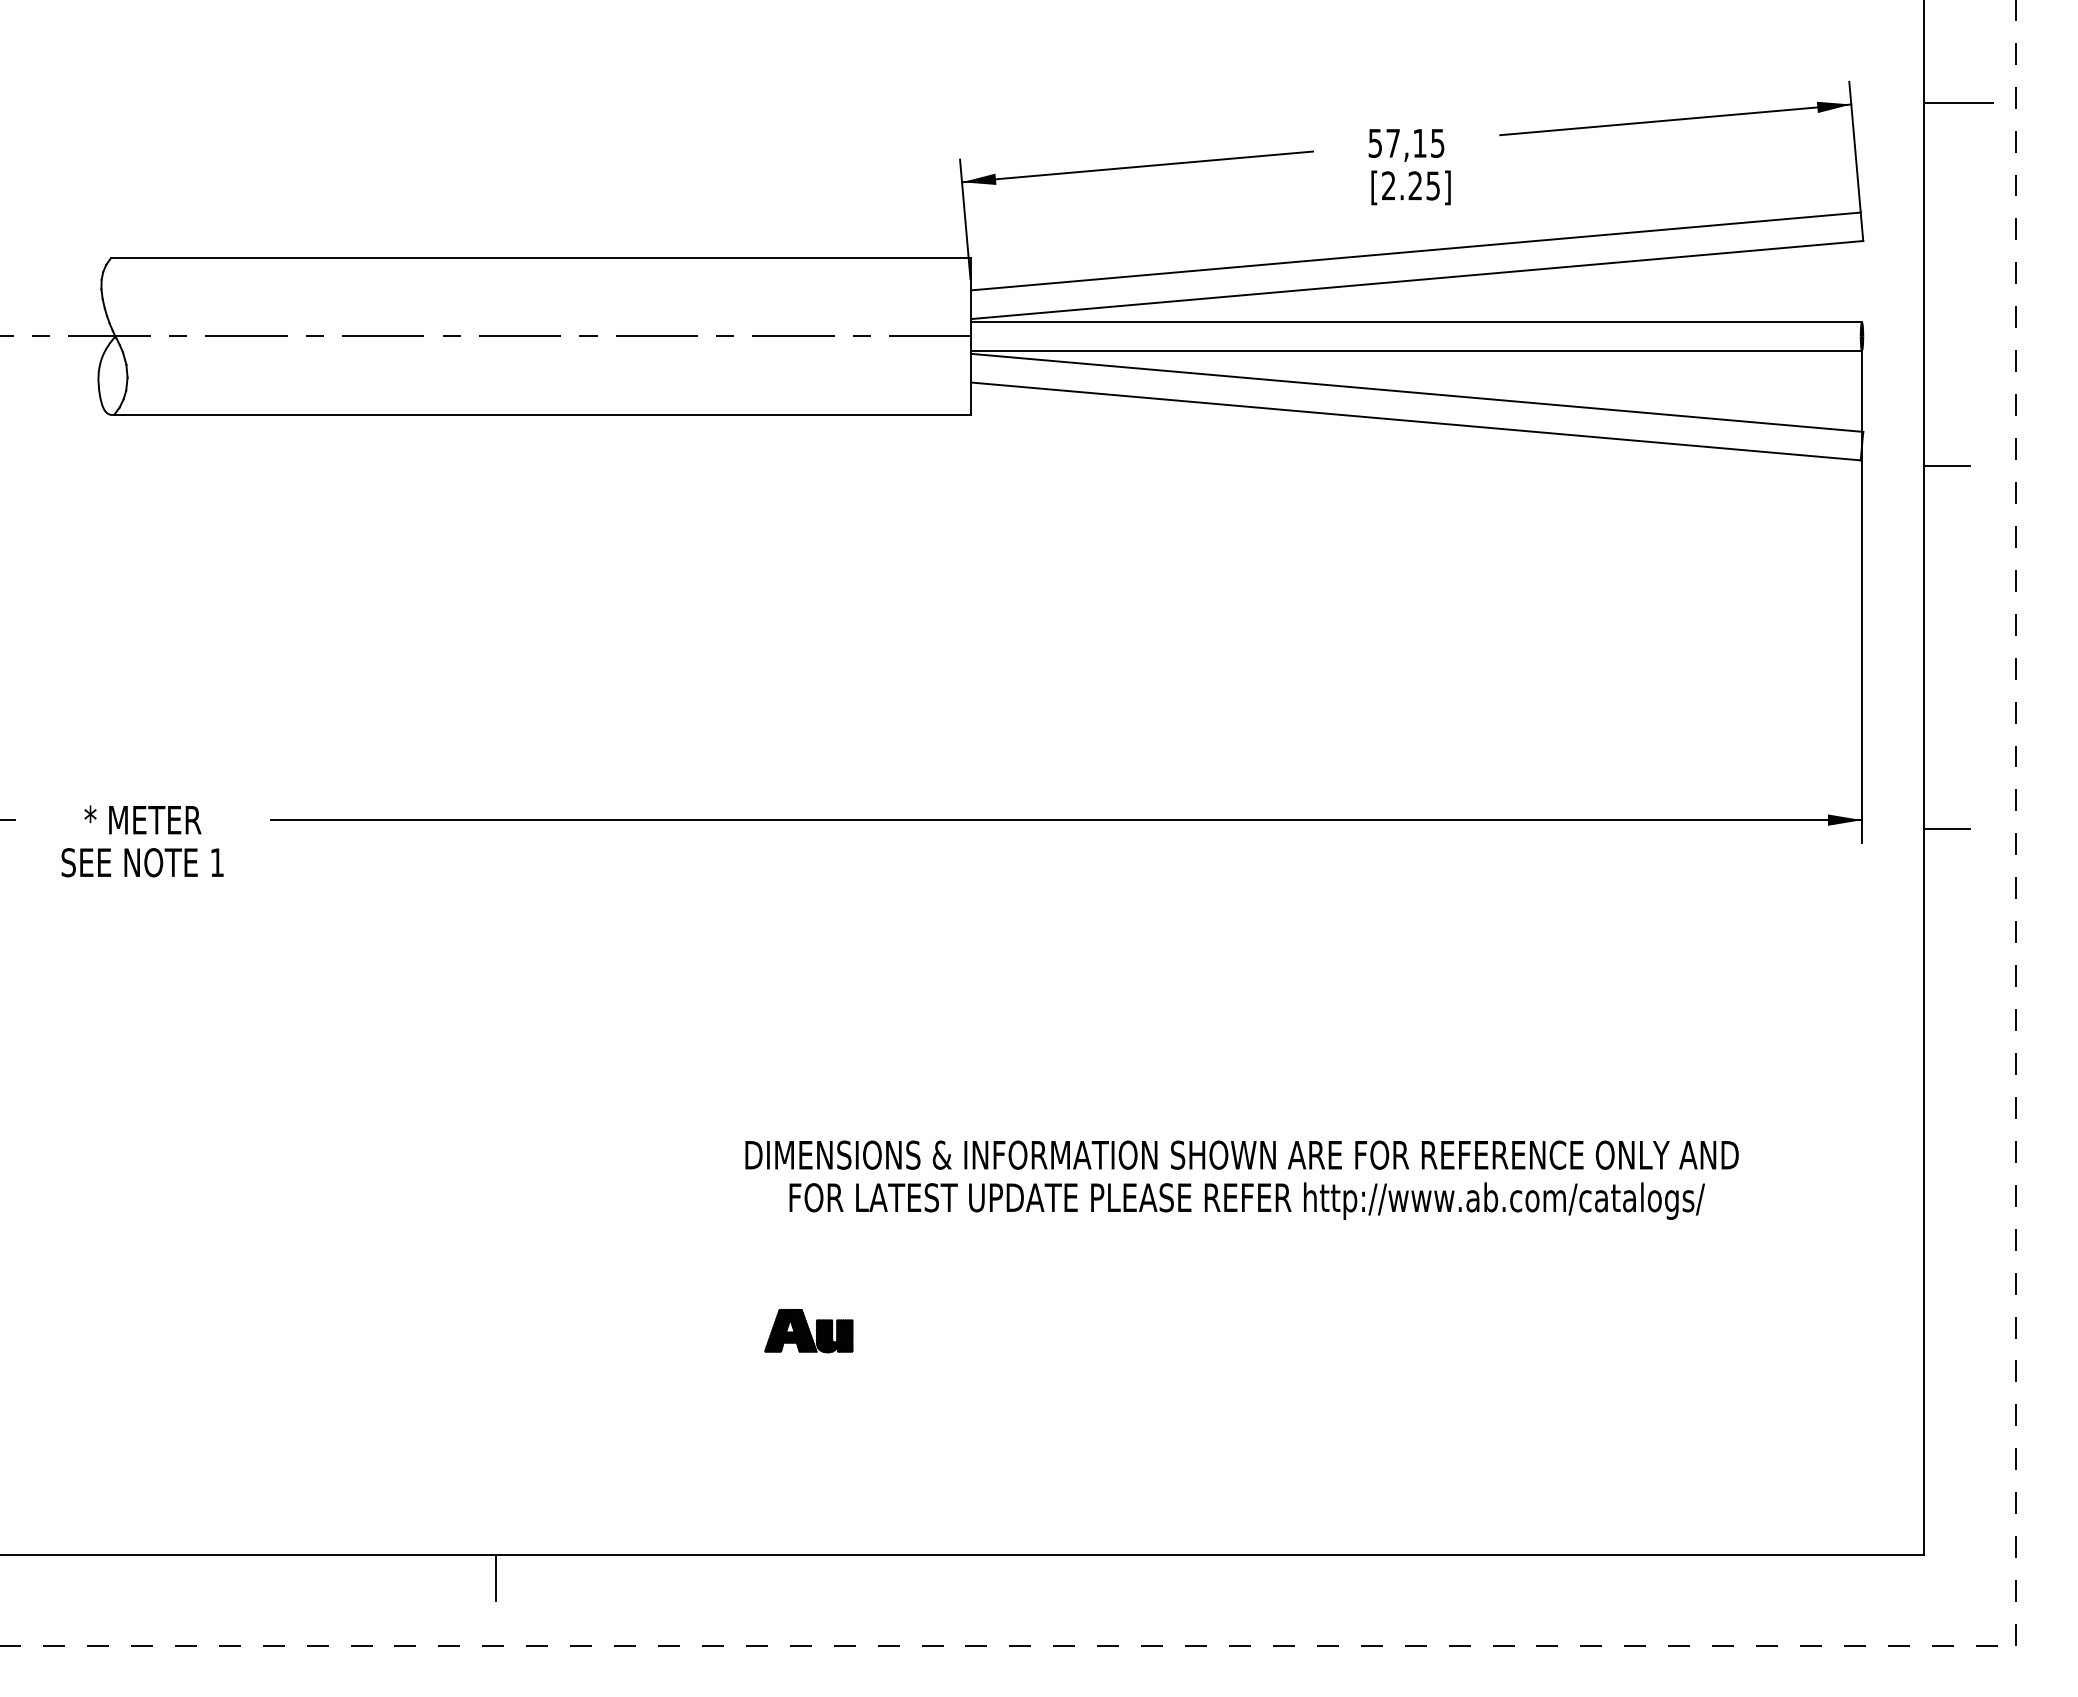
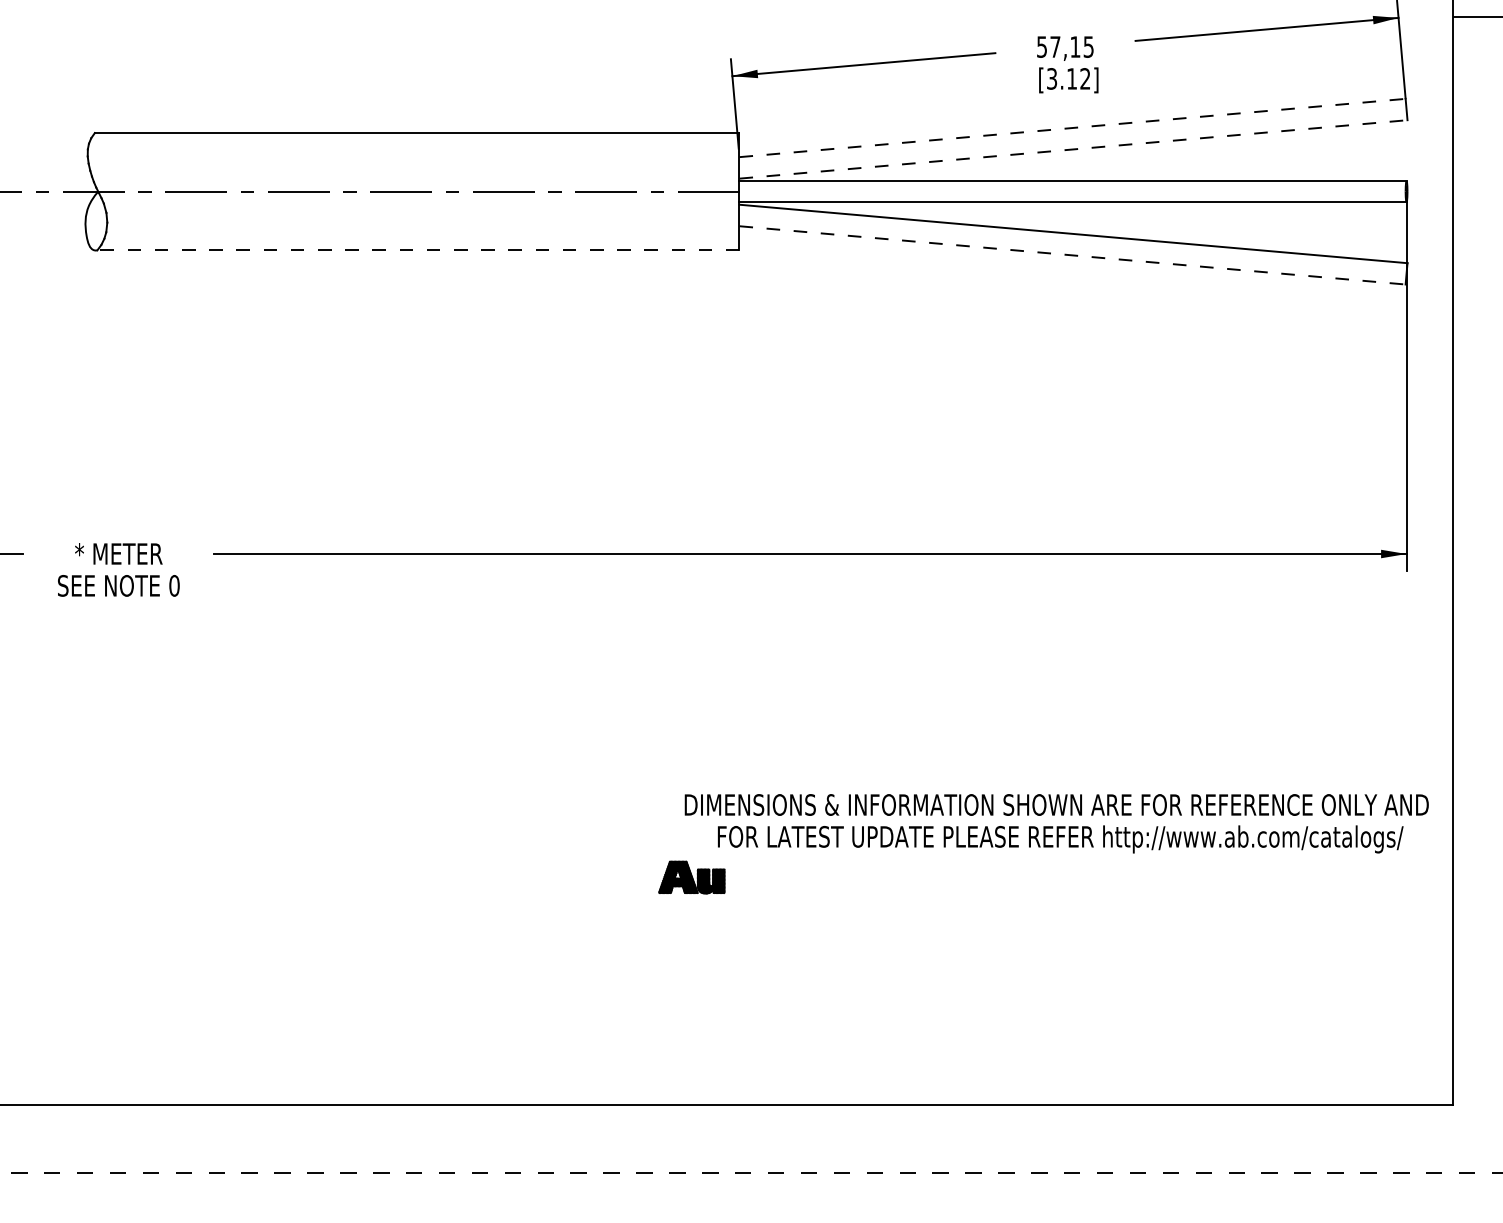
text: (1410, 185) -> (1068, 78), [2.25] -> [3.12]
line: (1416, 251) -> (1072, 128), solid -> dashed
line: (1417, 280) -> (1073, 149), solid -> dashed
line: (542, 414) -> (418, 250), solid -> dashed
line: (1416, 421) -> (1072, 255), solid -> dashed
line: (1947, 466) -> (1470, 289), removed
line: (1947, 829) -> (1470, 561), removed
text: (217, 862) -> (174, 585), 1 -> 0
text: (1241, 1179) -> (1056, 823), moved
part: (808, 1331) -> (691, 877), moved
line: (495, 1577) -> (382, 1121), removed

